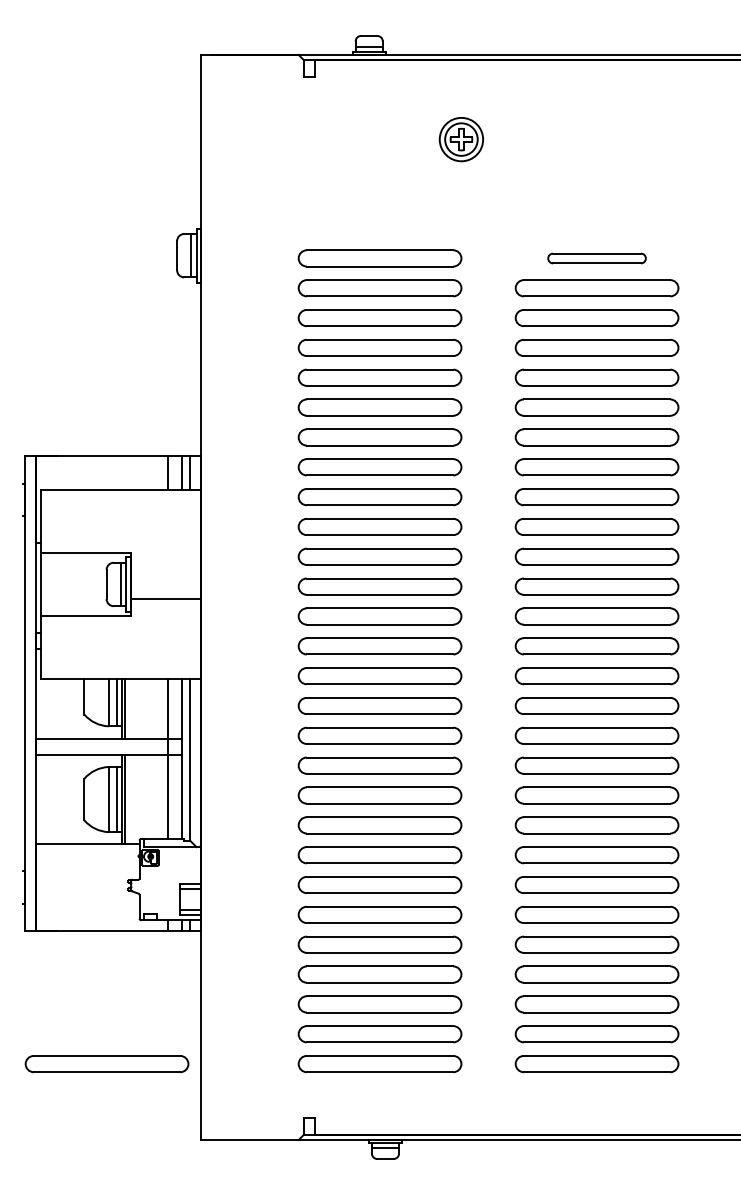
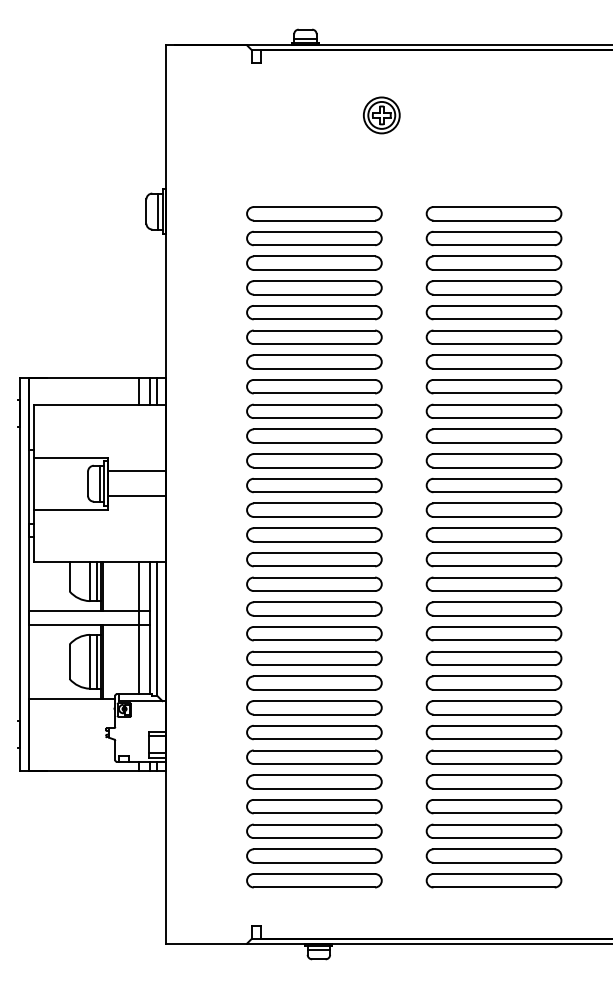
part: (596, 258) -> (493, 213), size x1.67
line: (165, 569) -> (136, 471), added
part: (107, 1063) -> (88, 880), removed

